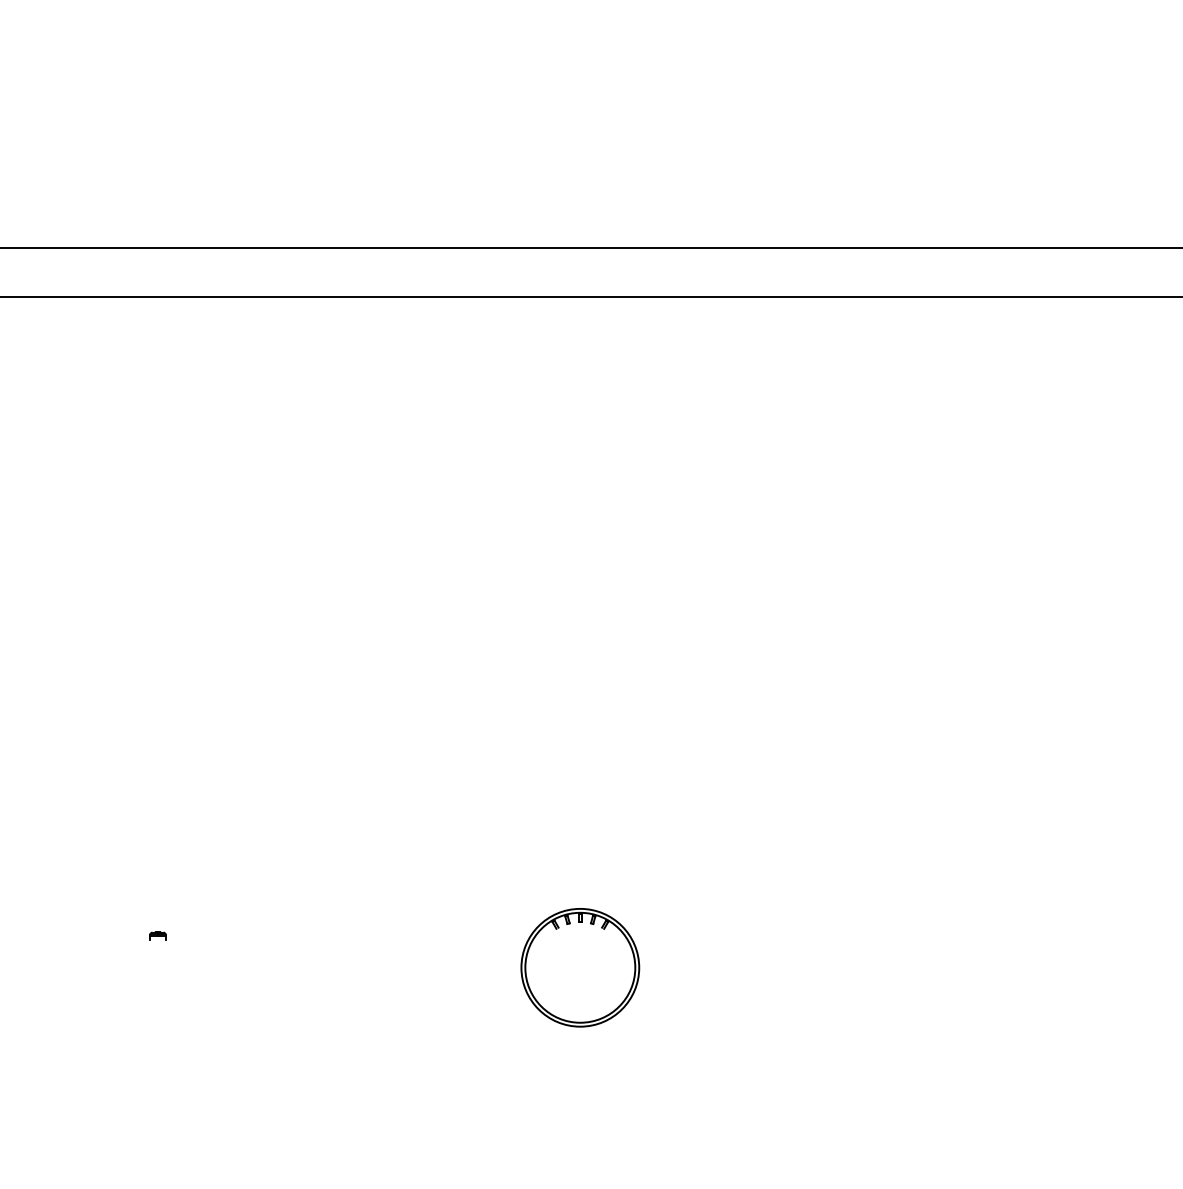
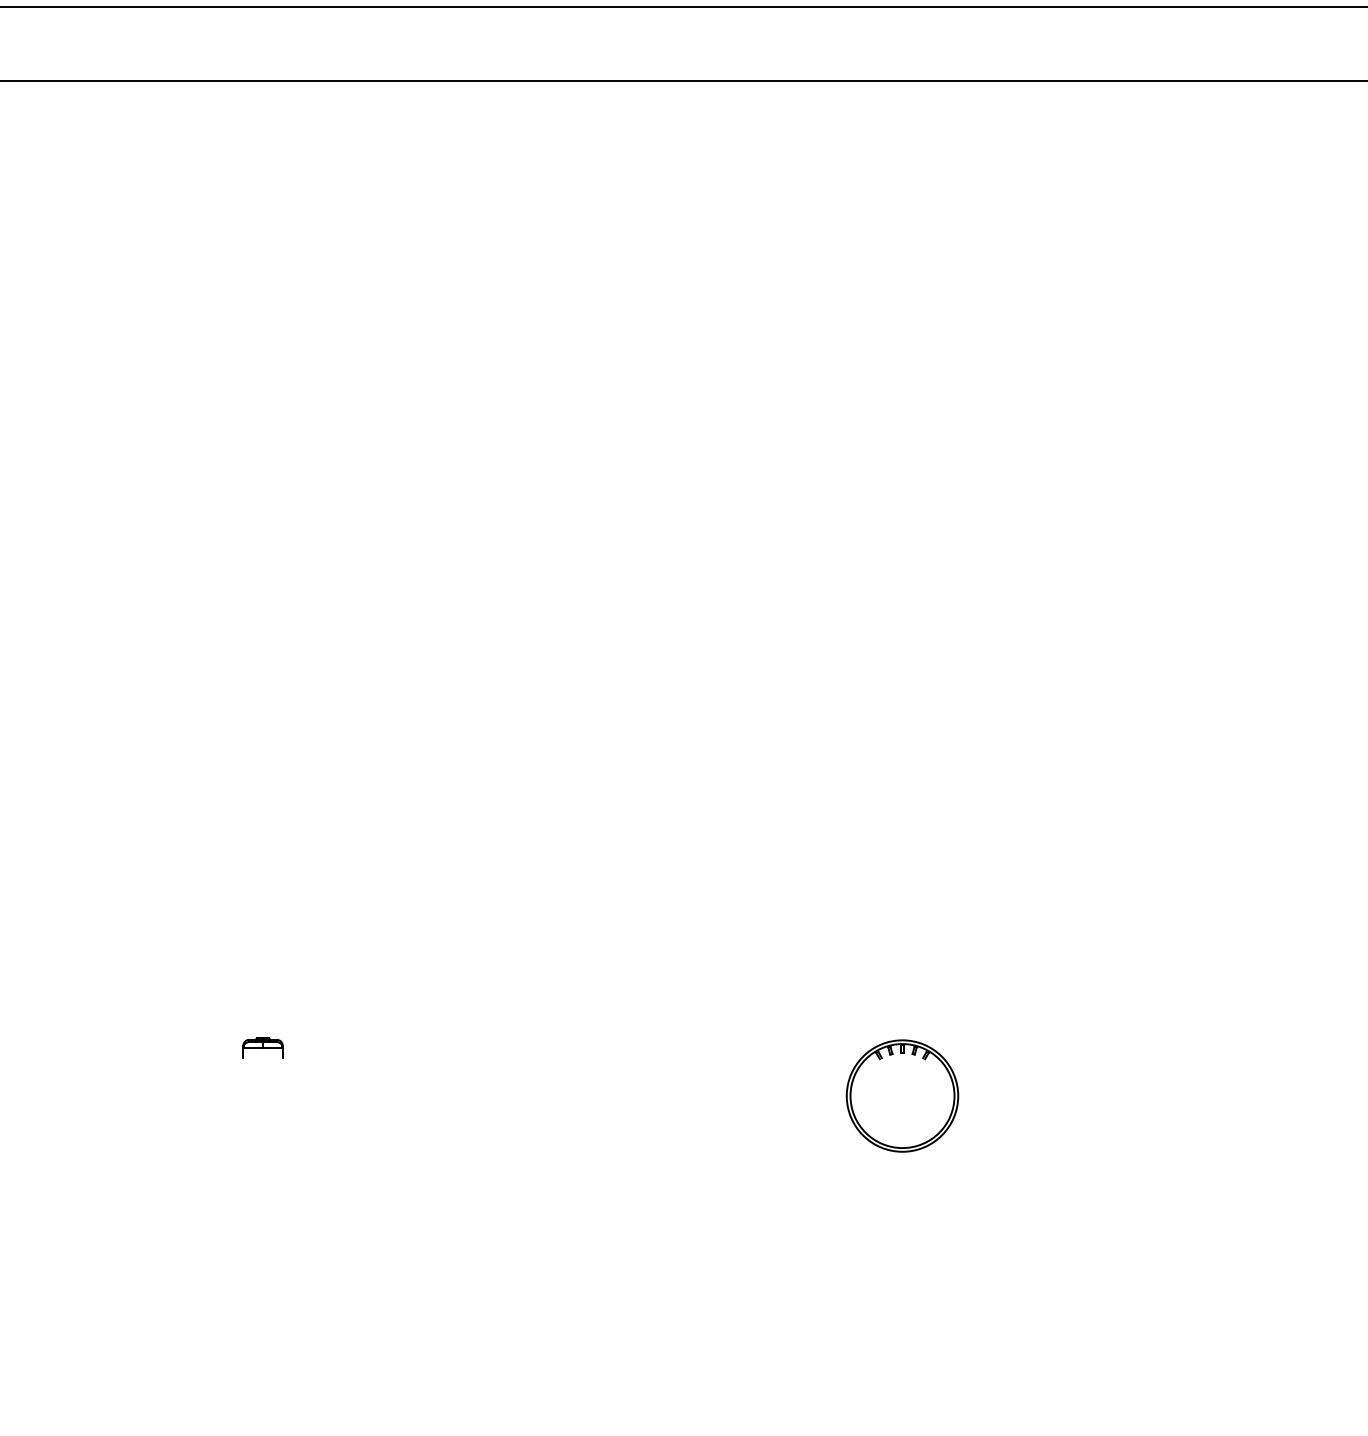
part: (157, 935) -> (262, 1047), size x1.67
part: (580, 967) -> (902, 1095), size x0.62

